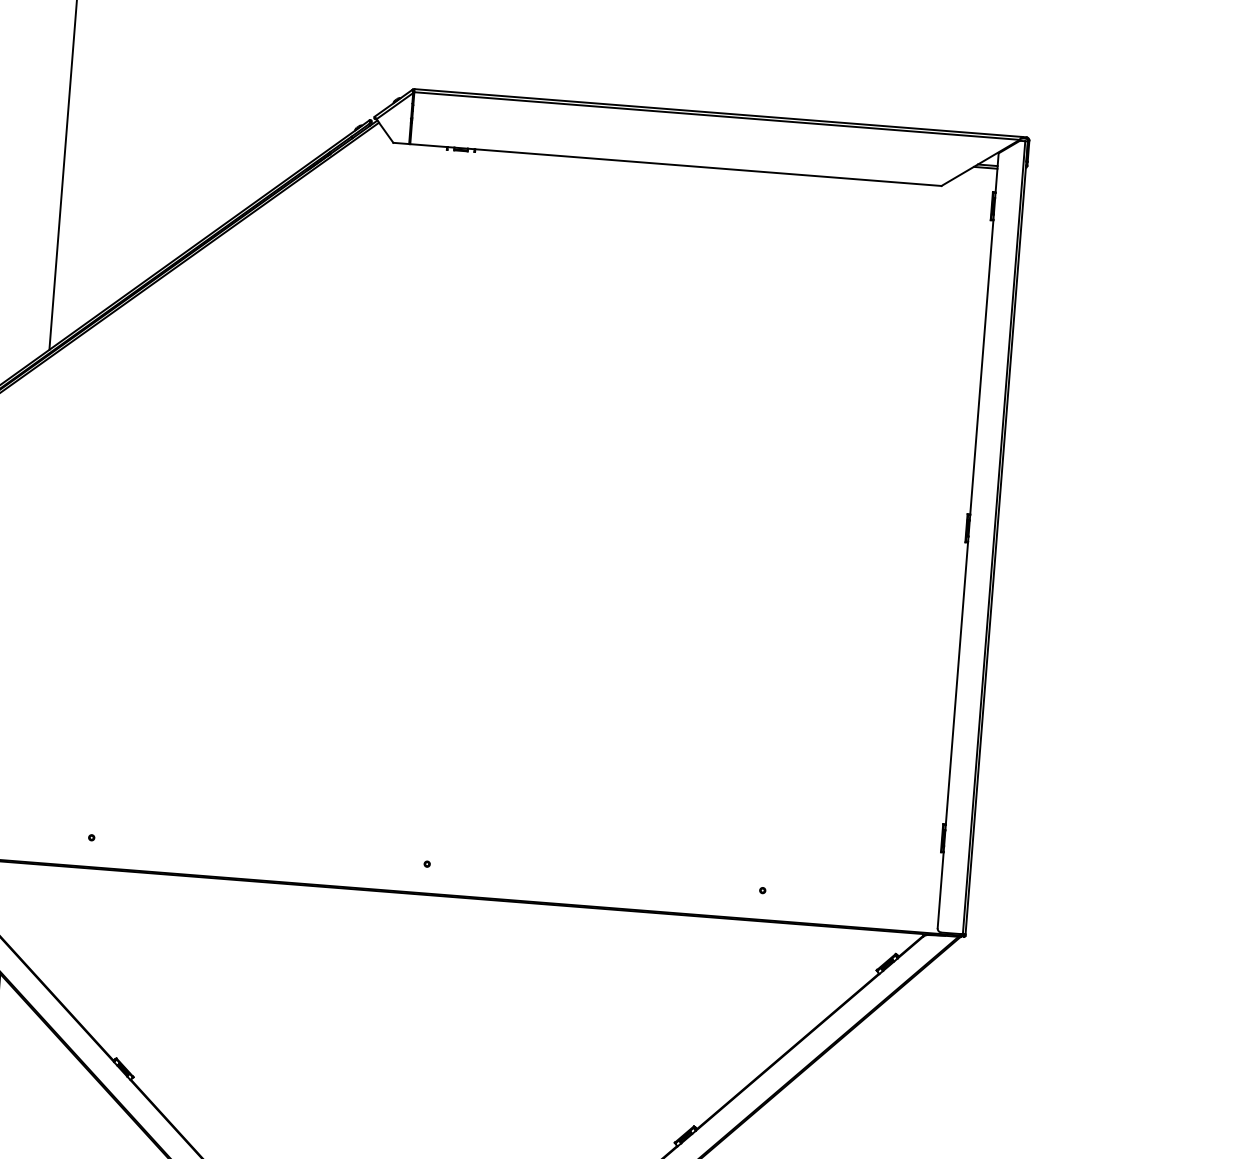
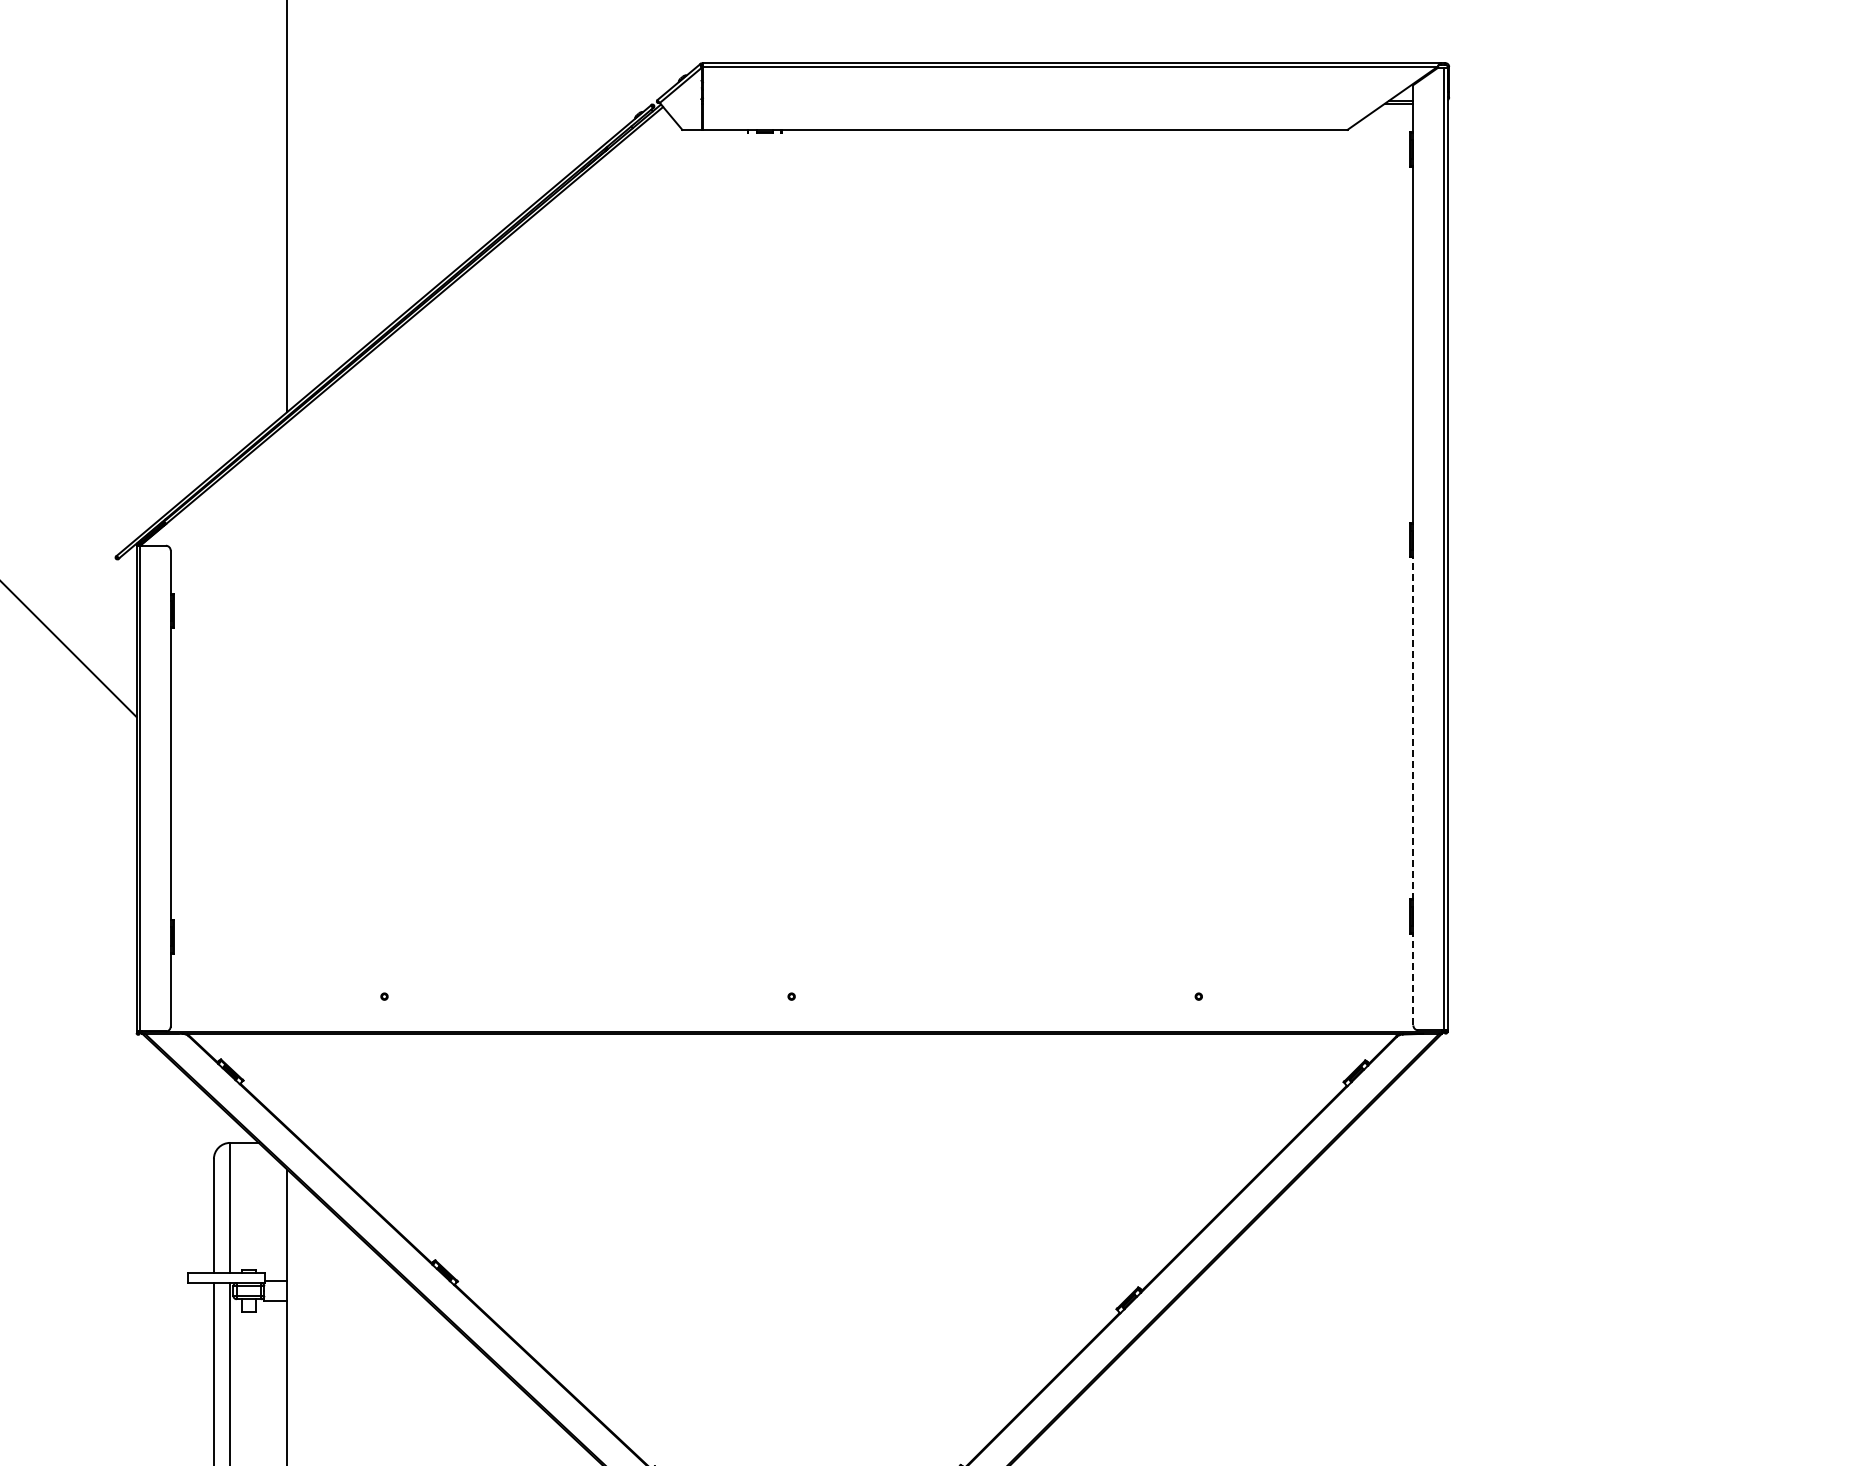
line: (957, 683) -> (1413, 728), solid -> dashed
line: (940, 889) -> (1413, 978), solid -> dashed

